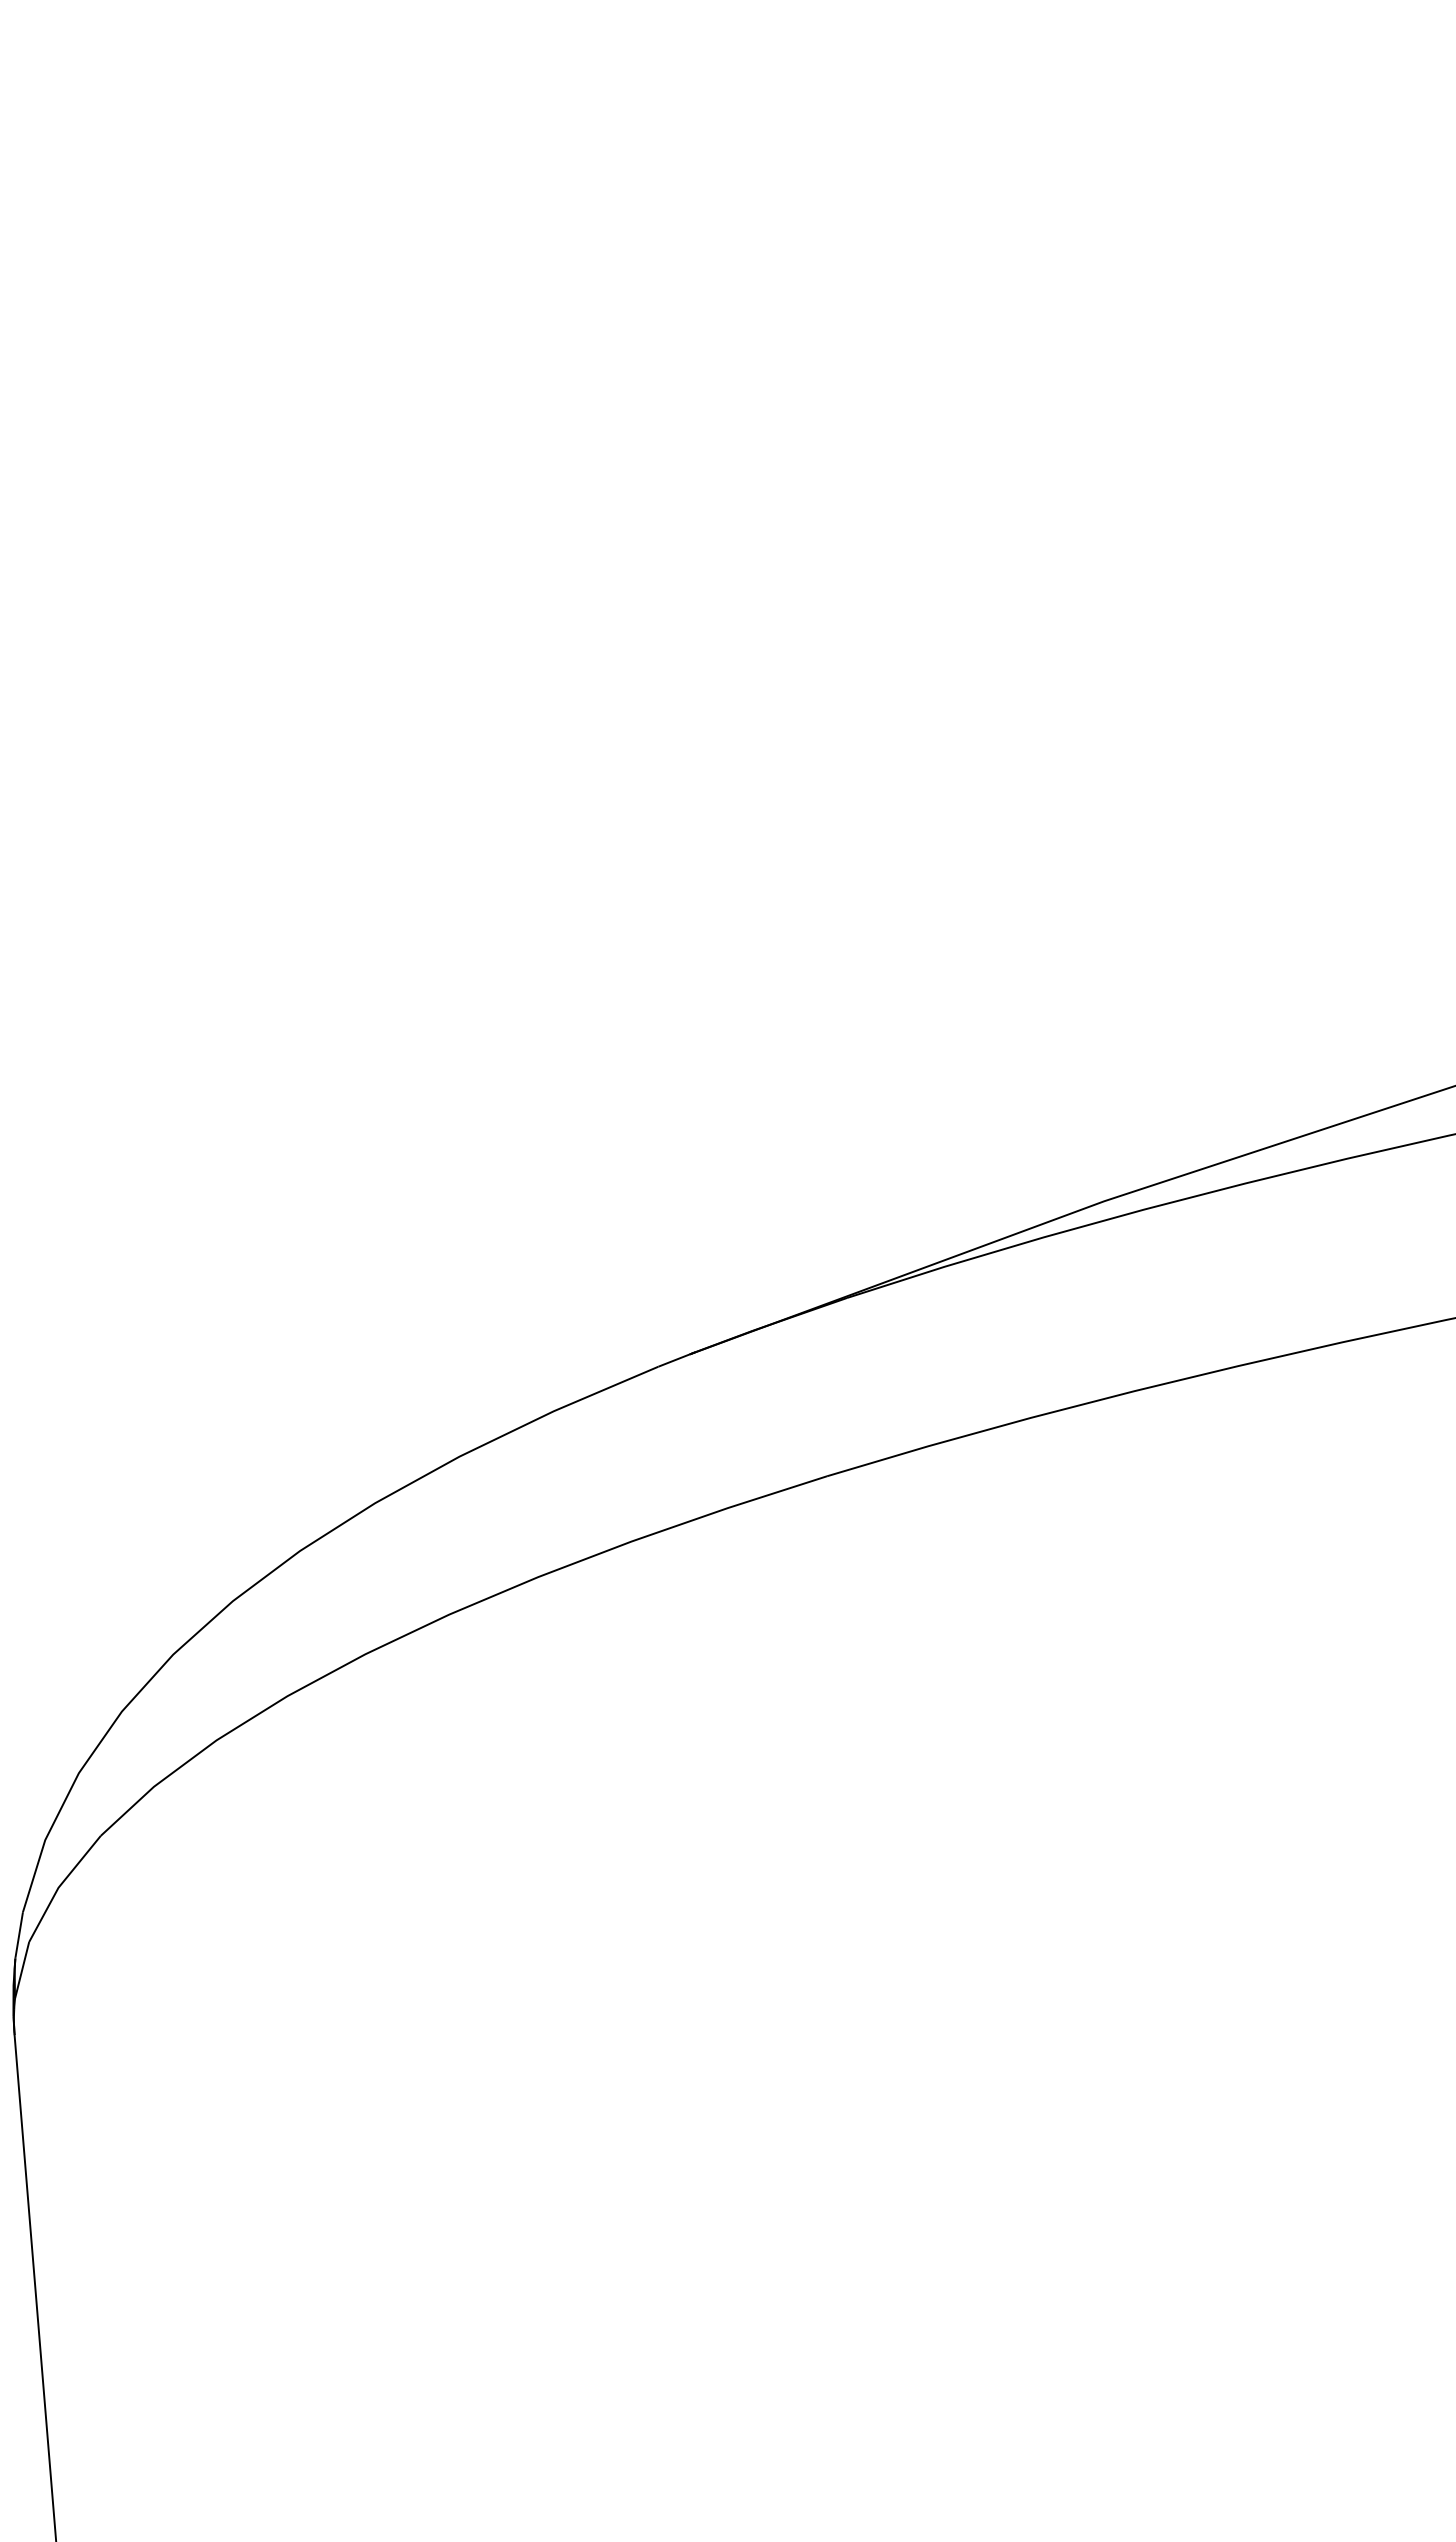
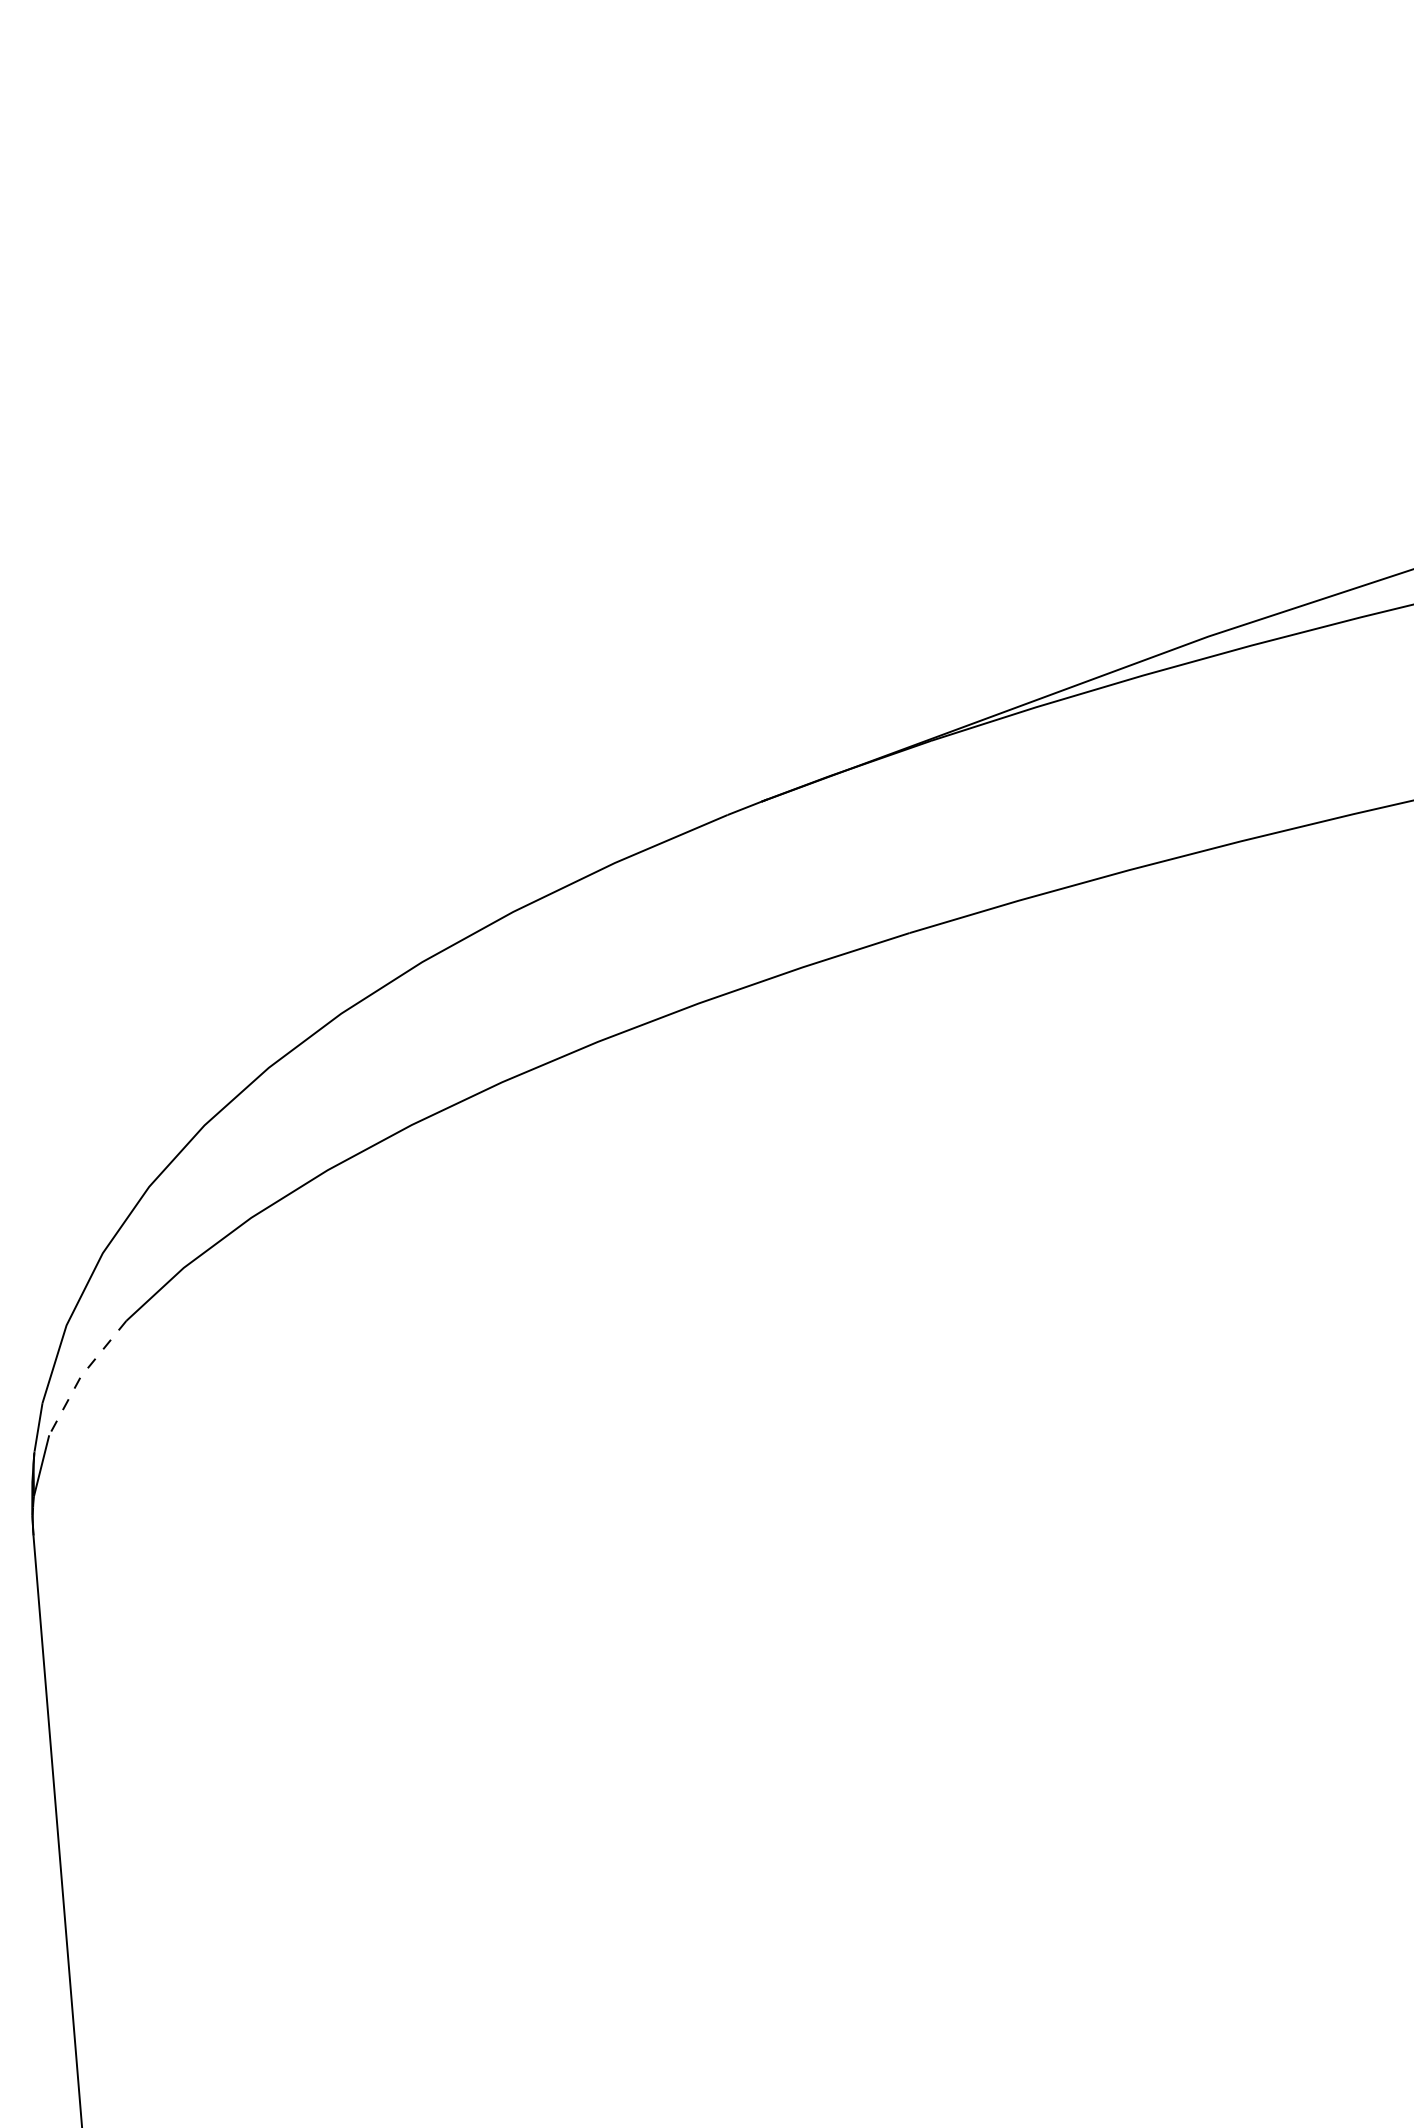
line: (59, 1886) -> (81, 1375), solid -> dashed

